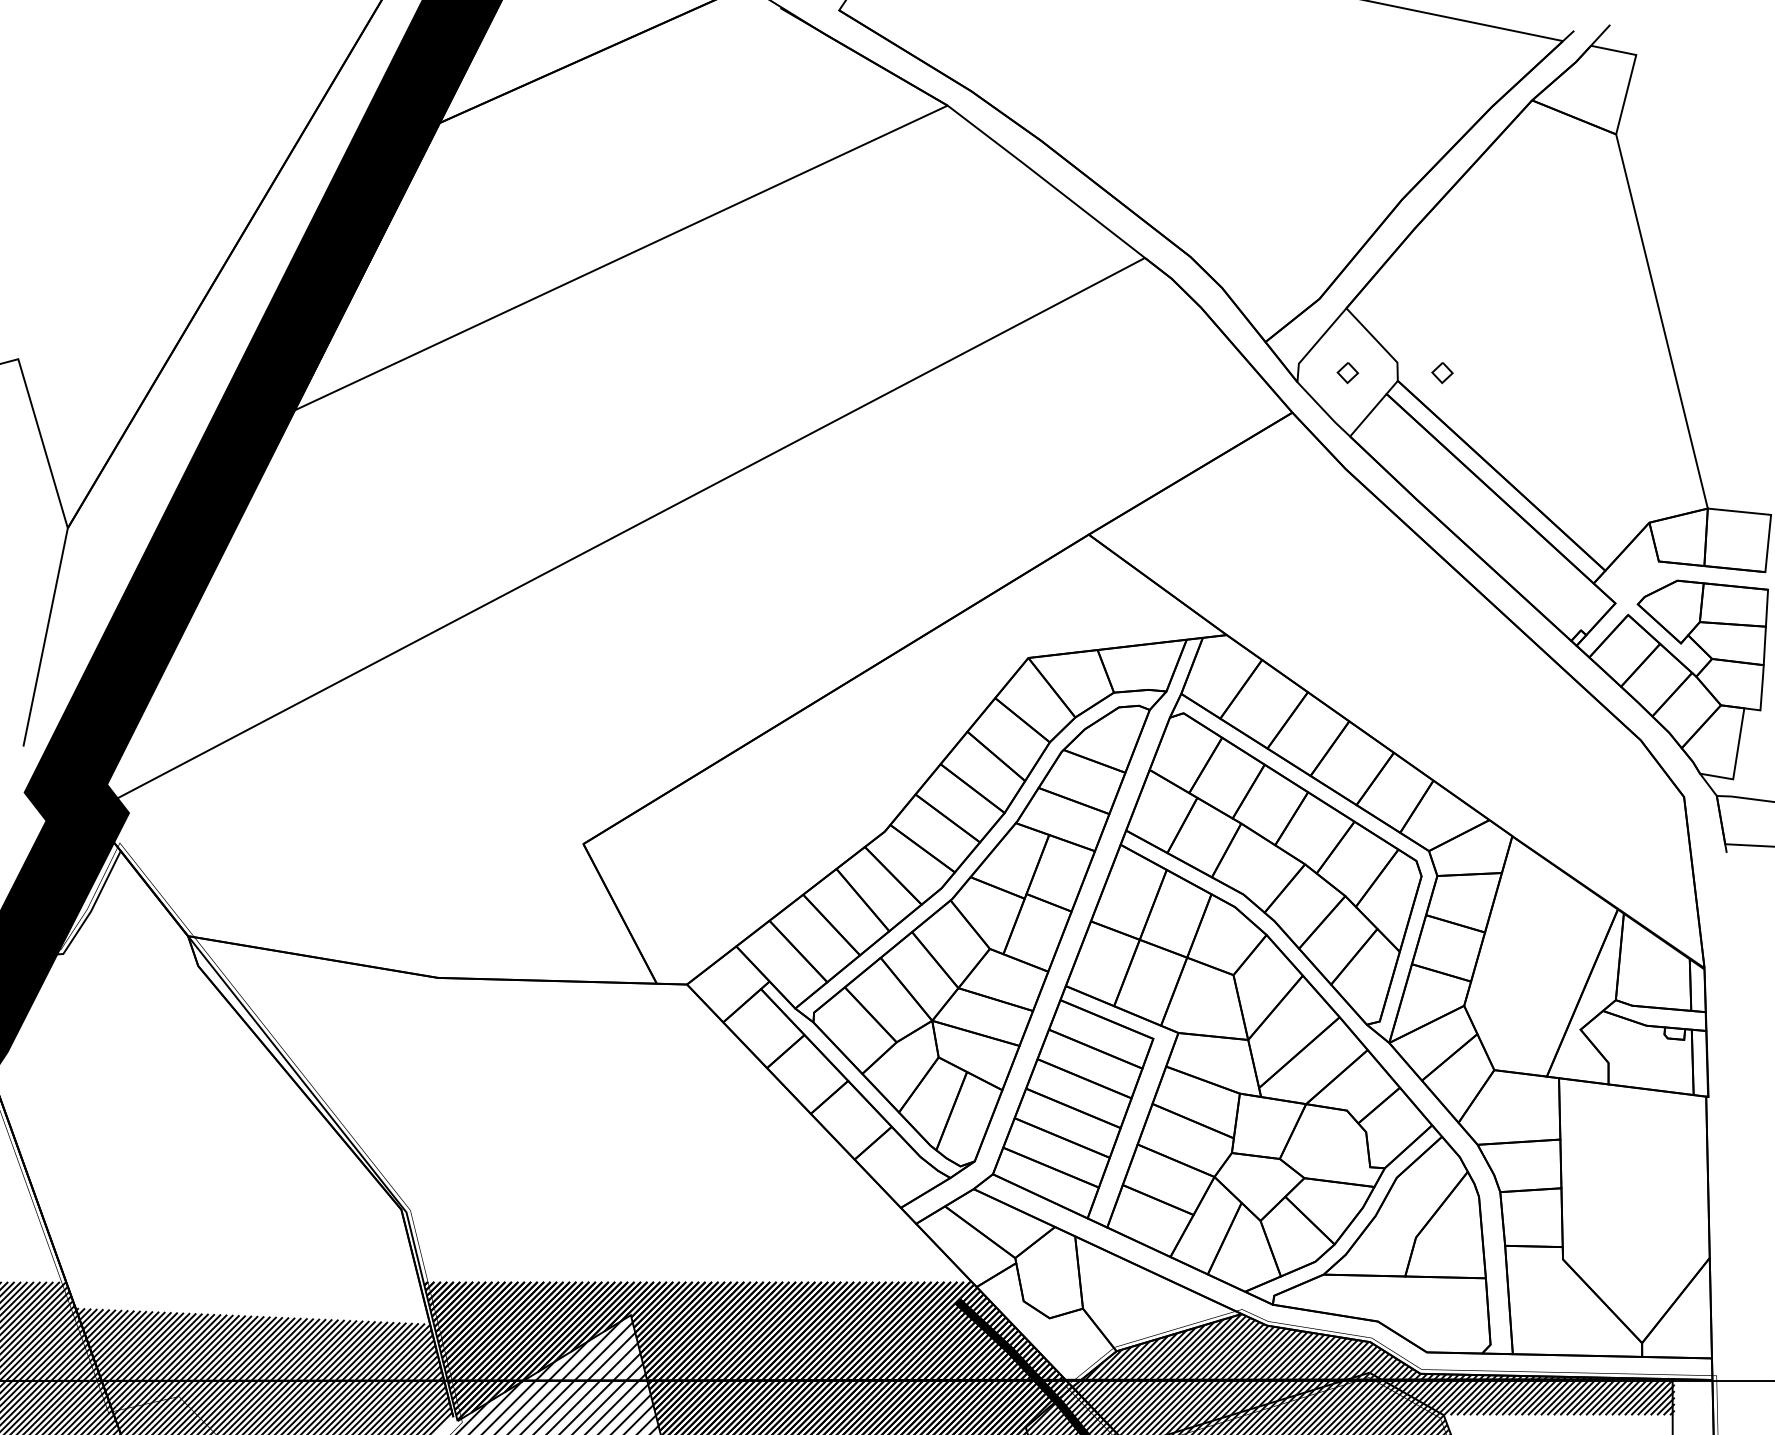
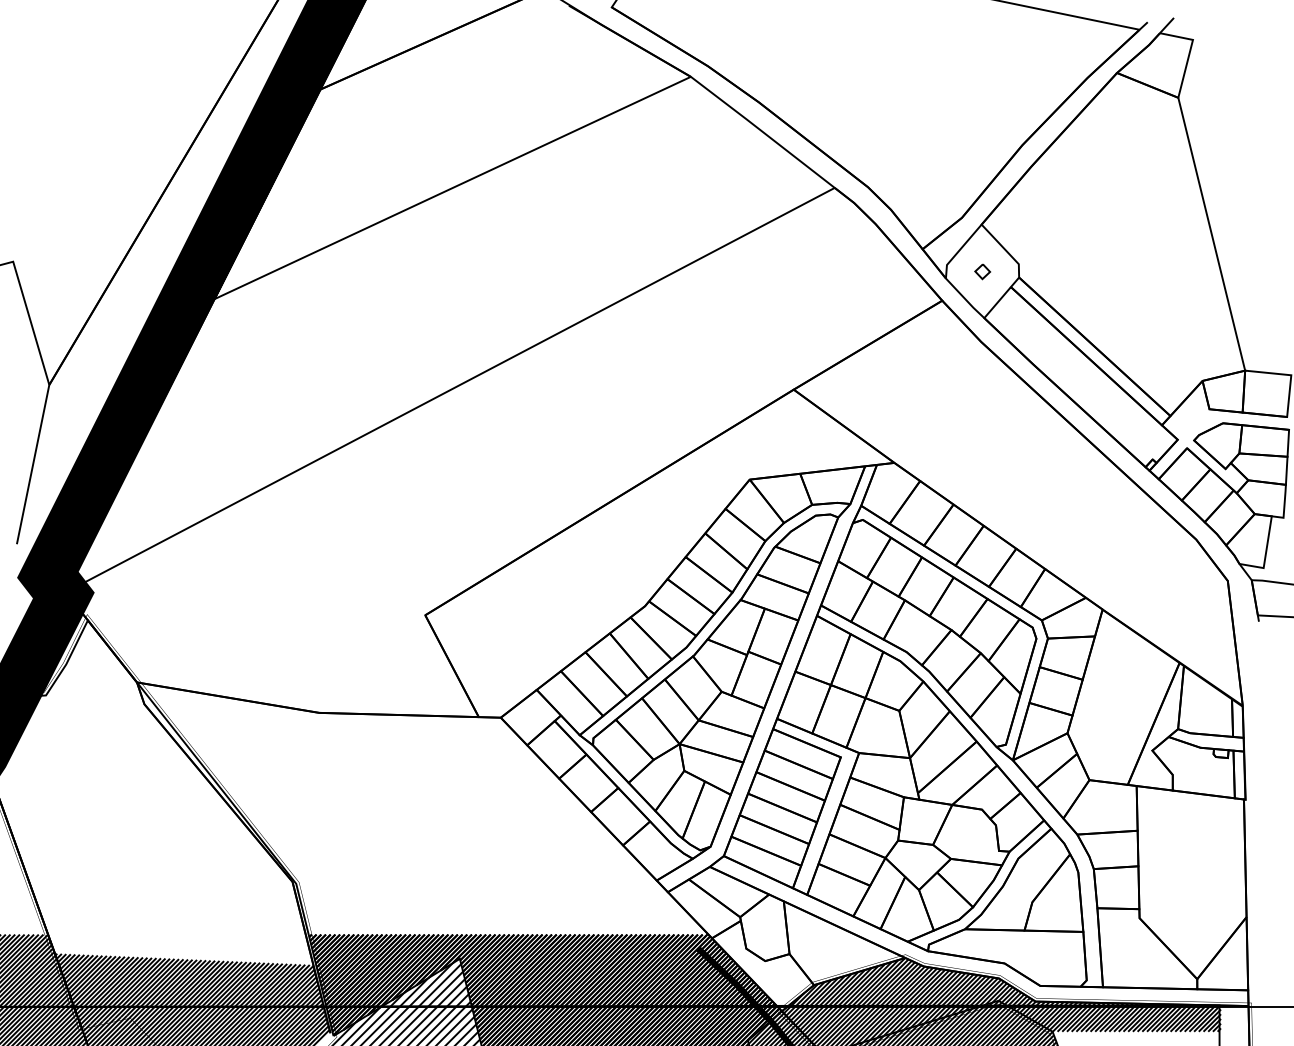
part: (1442, 372) -> (1051, 271), removed

